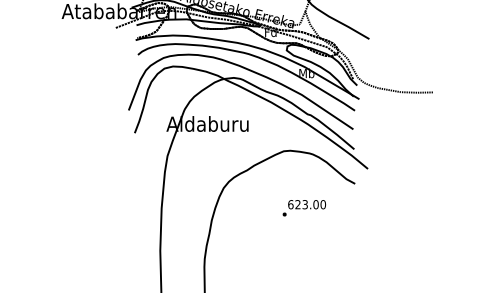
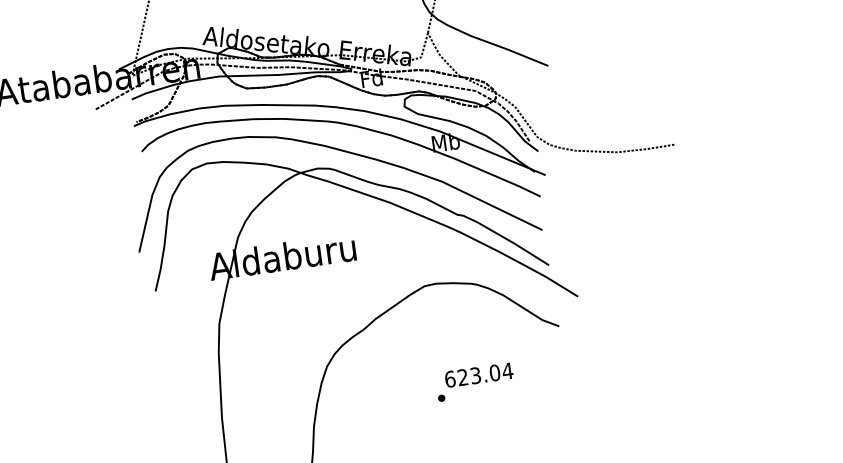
text: (323, 204) -> (508, 370), 623.00 -> 623.04

